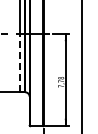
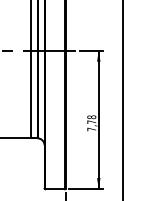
line: (20, 62) -> (30, 93), dashed -> solid

